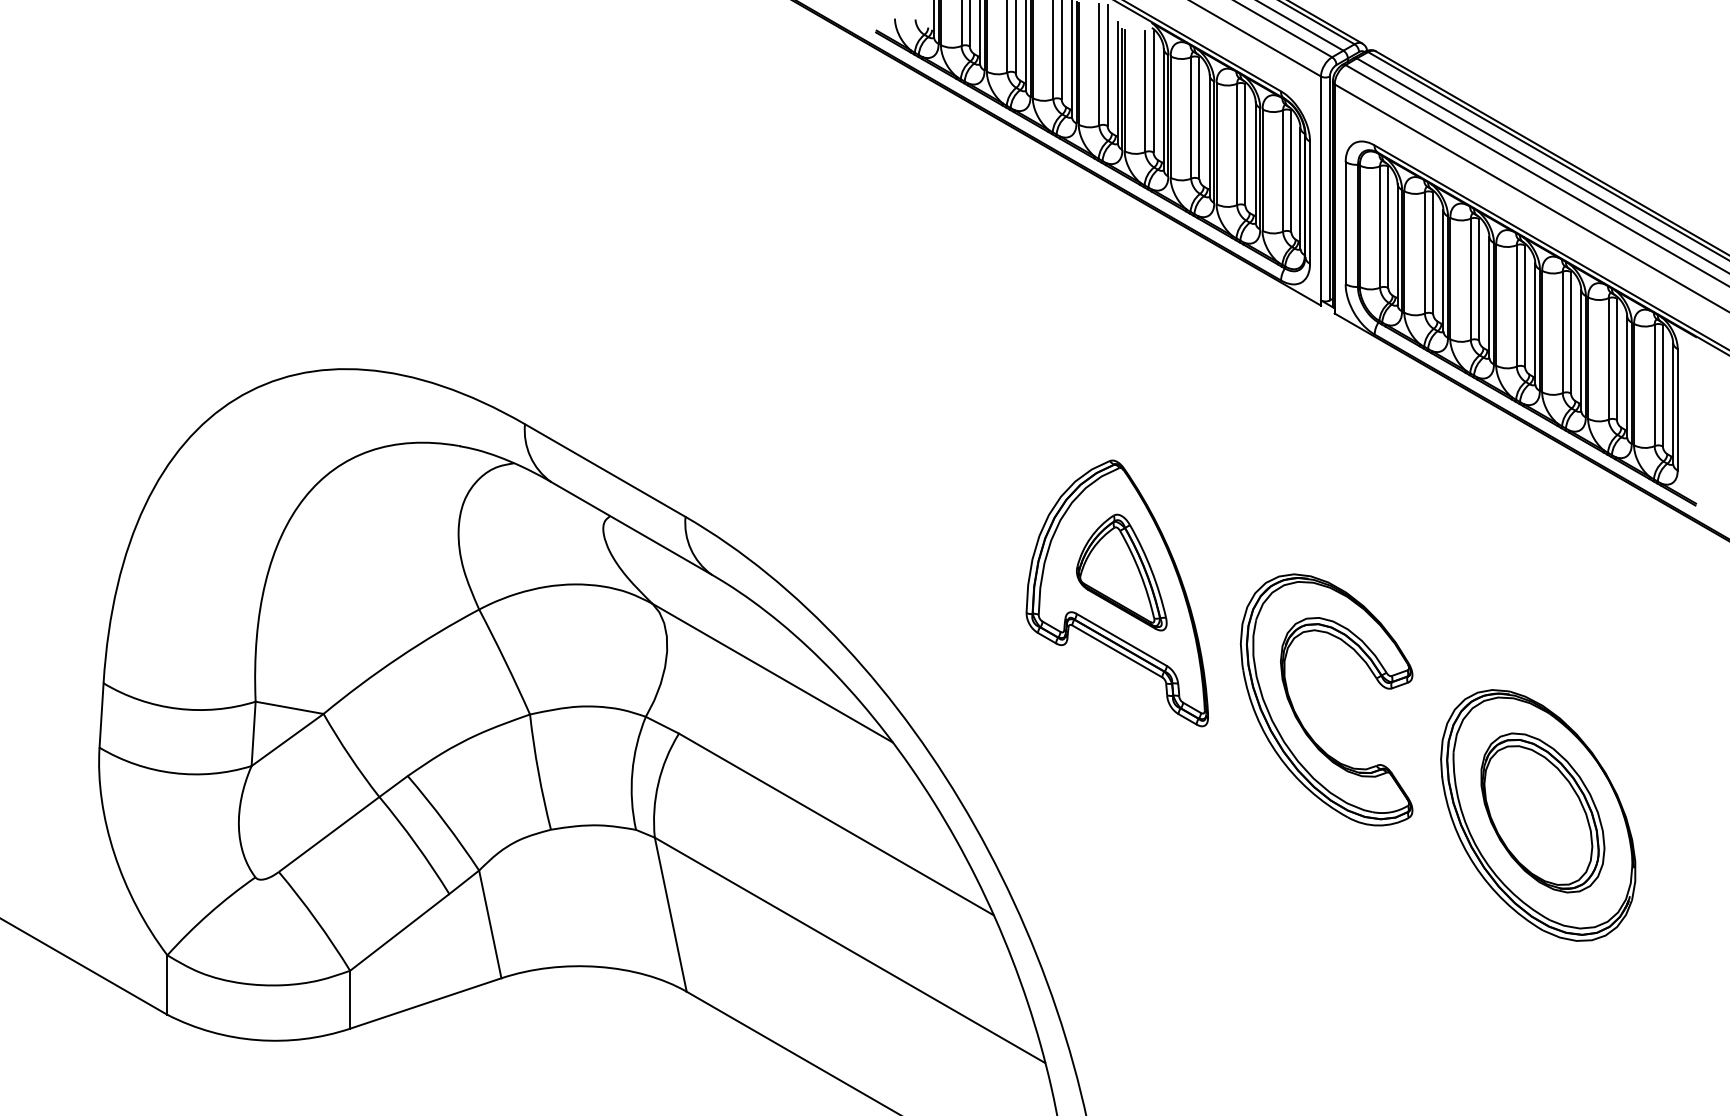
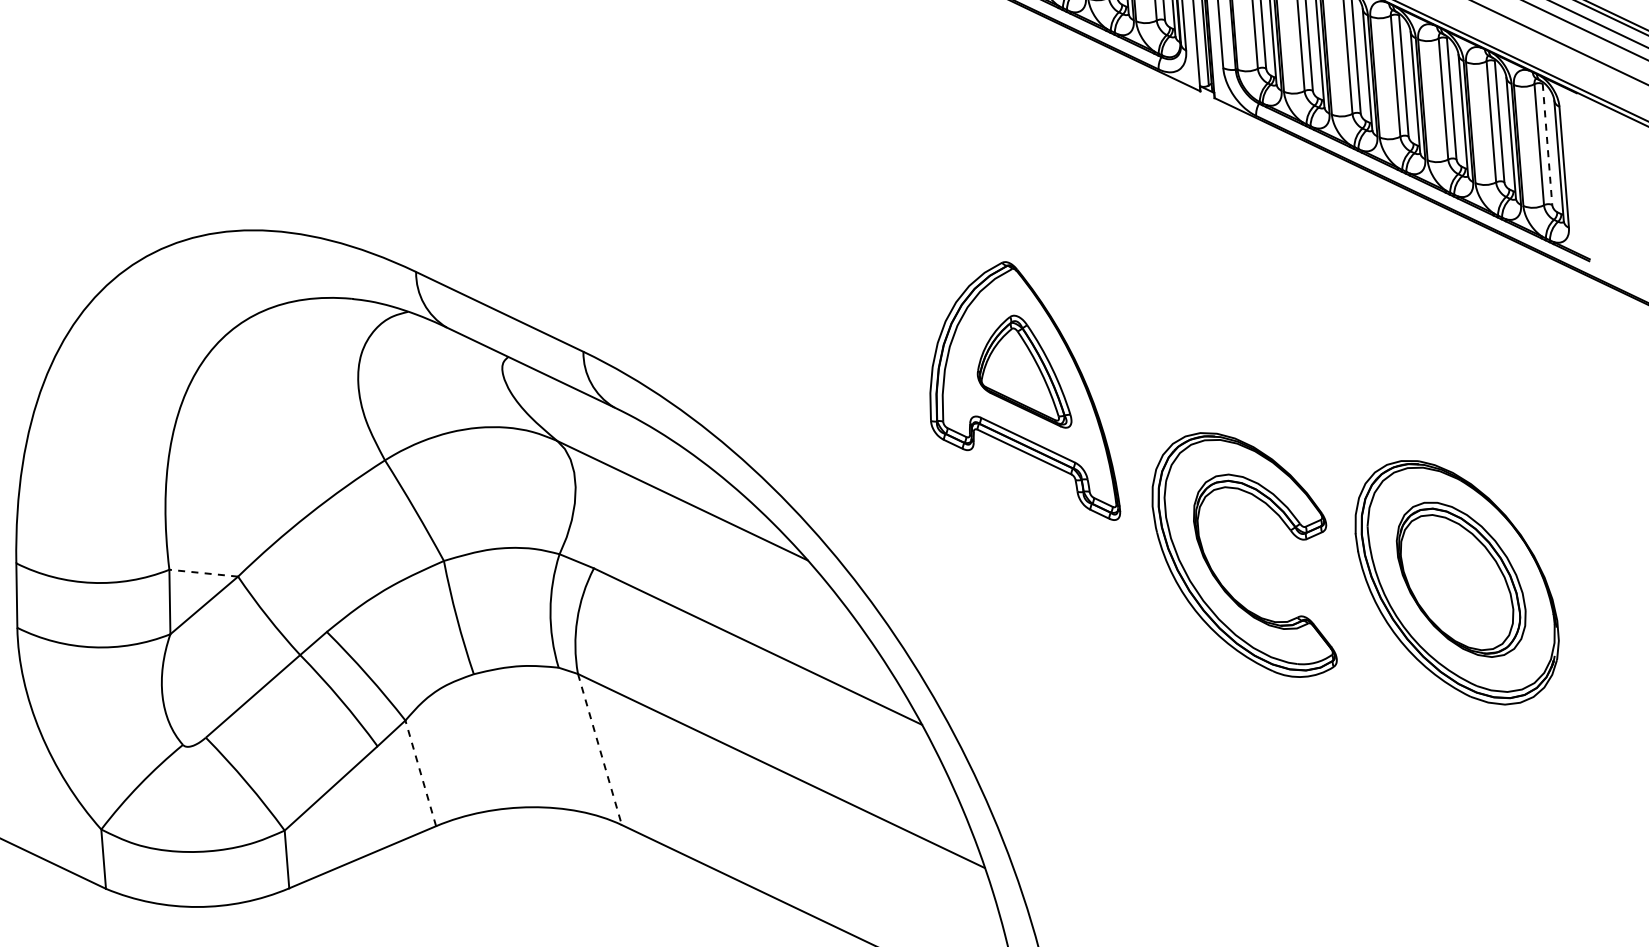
line: (1662, 385) -> (1547, 144), solid -> dashed
line: (289, 707) -> (203, 572), solid -> dashed
part: (1297, 714) -> (1214, 572), moved
line: (670, 914) -> (599, 749), solid -> dashed
line: (490, 923) -> (420, 772), solid -> dashed

